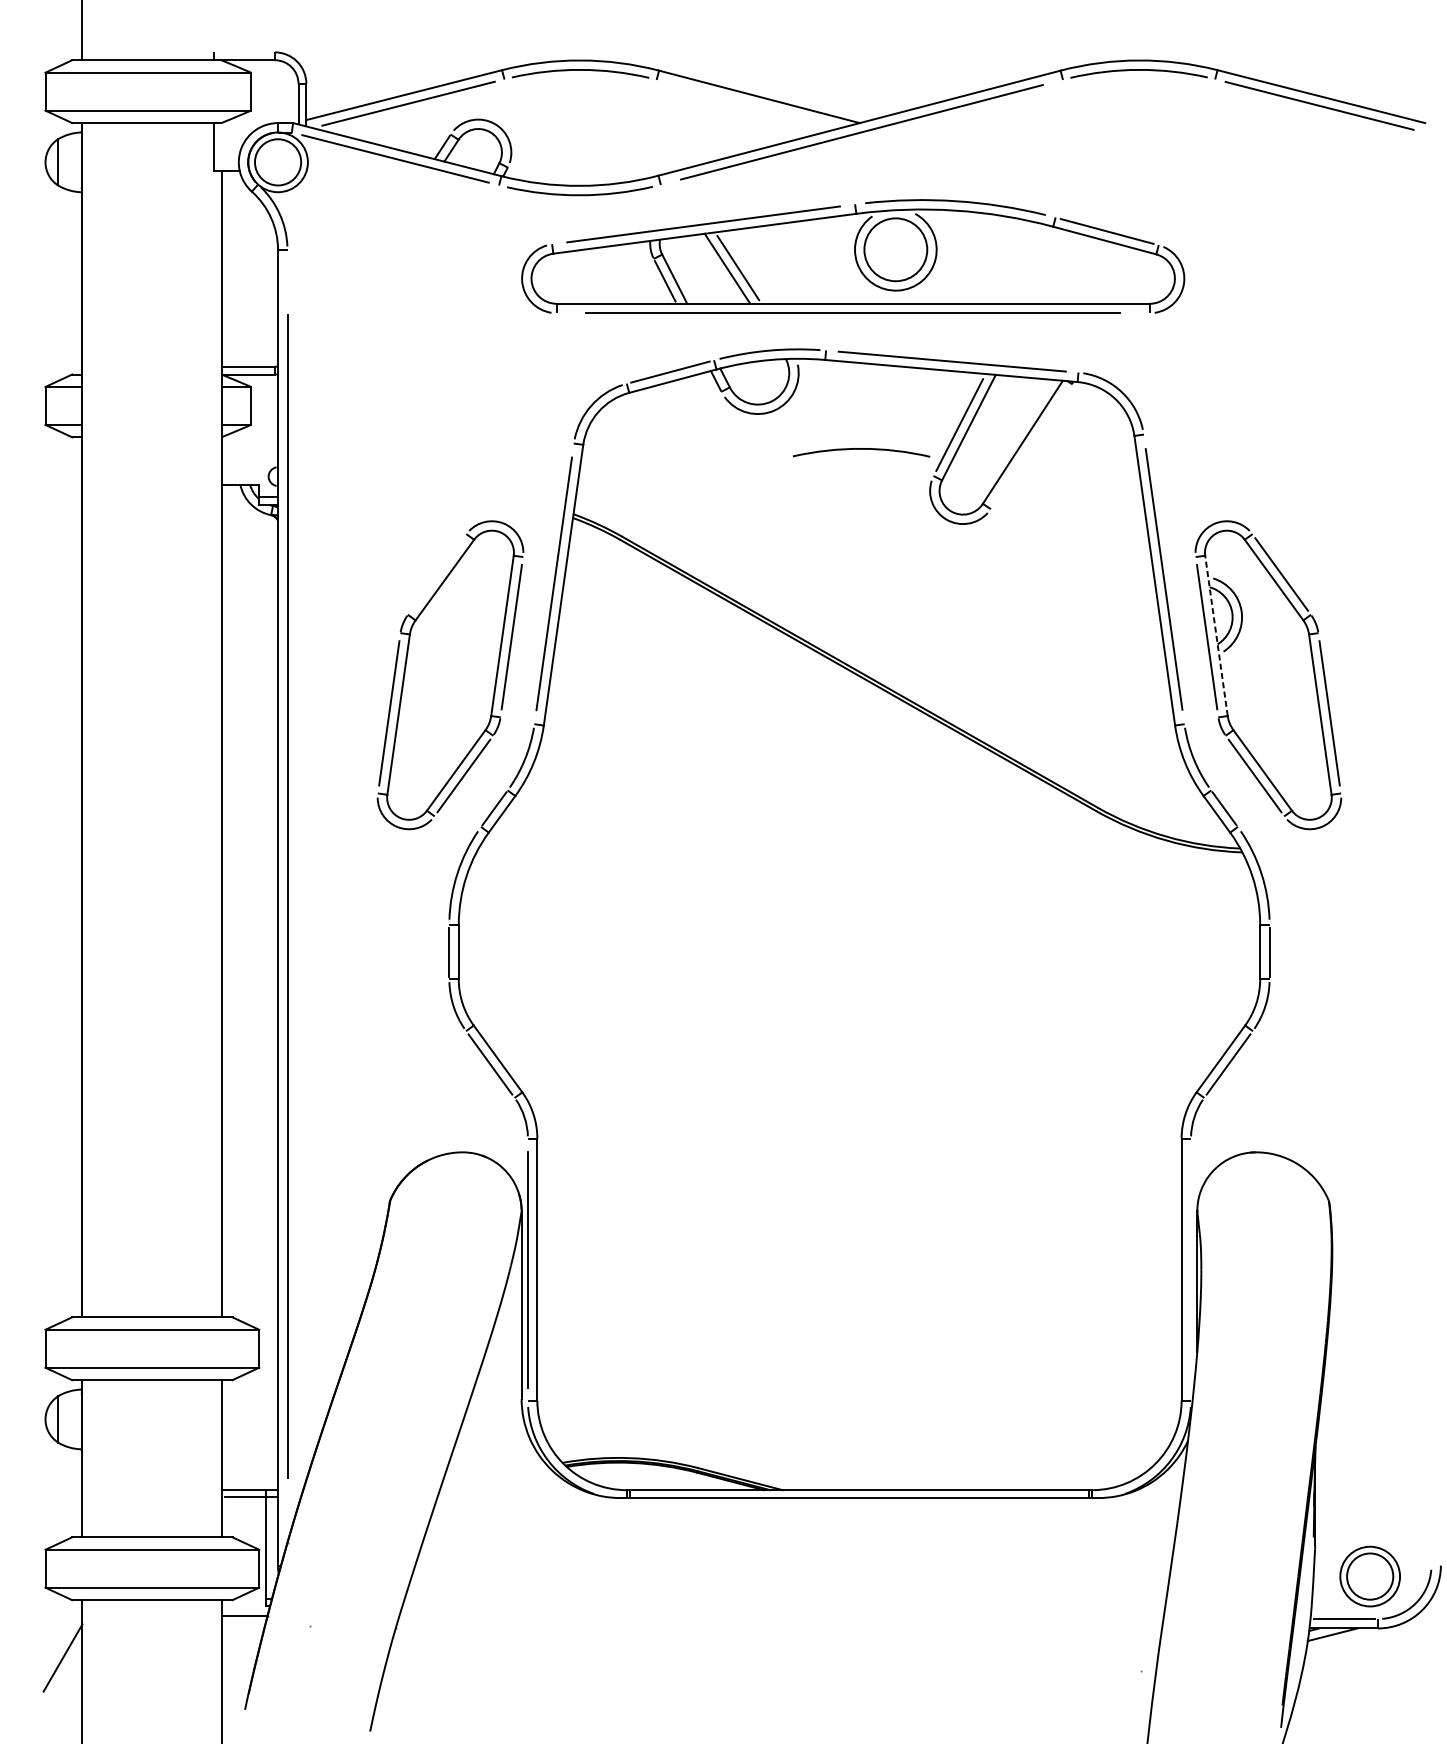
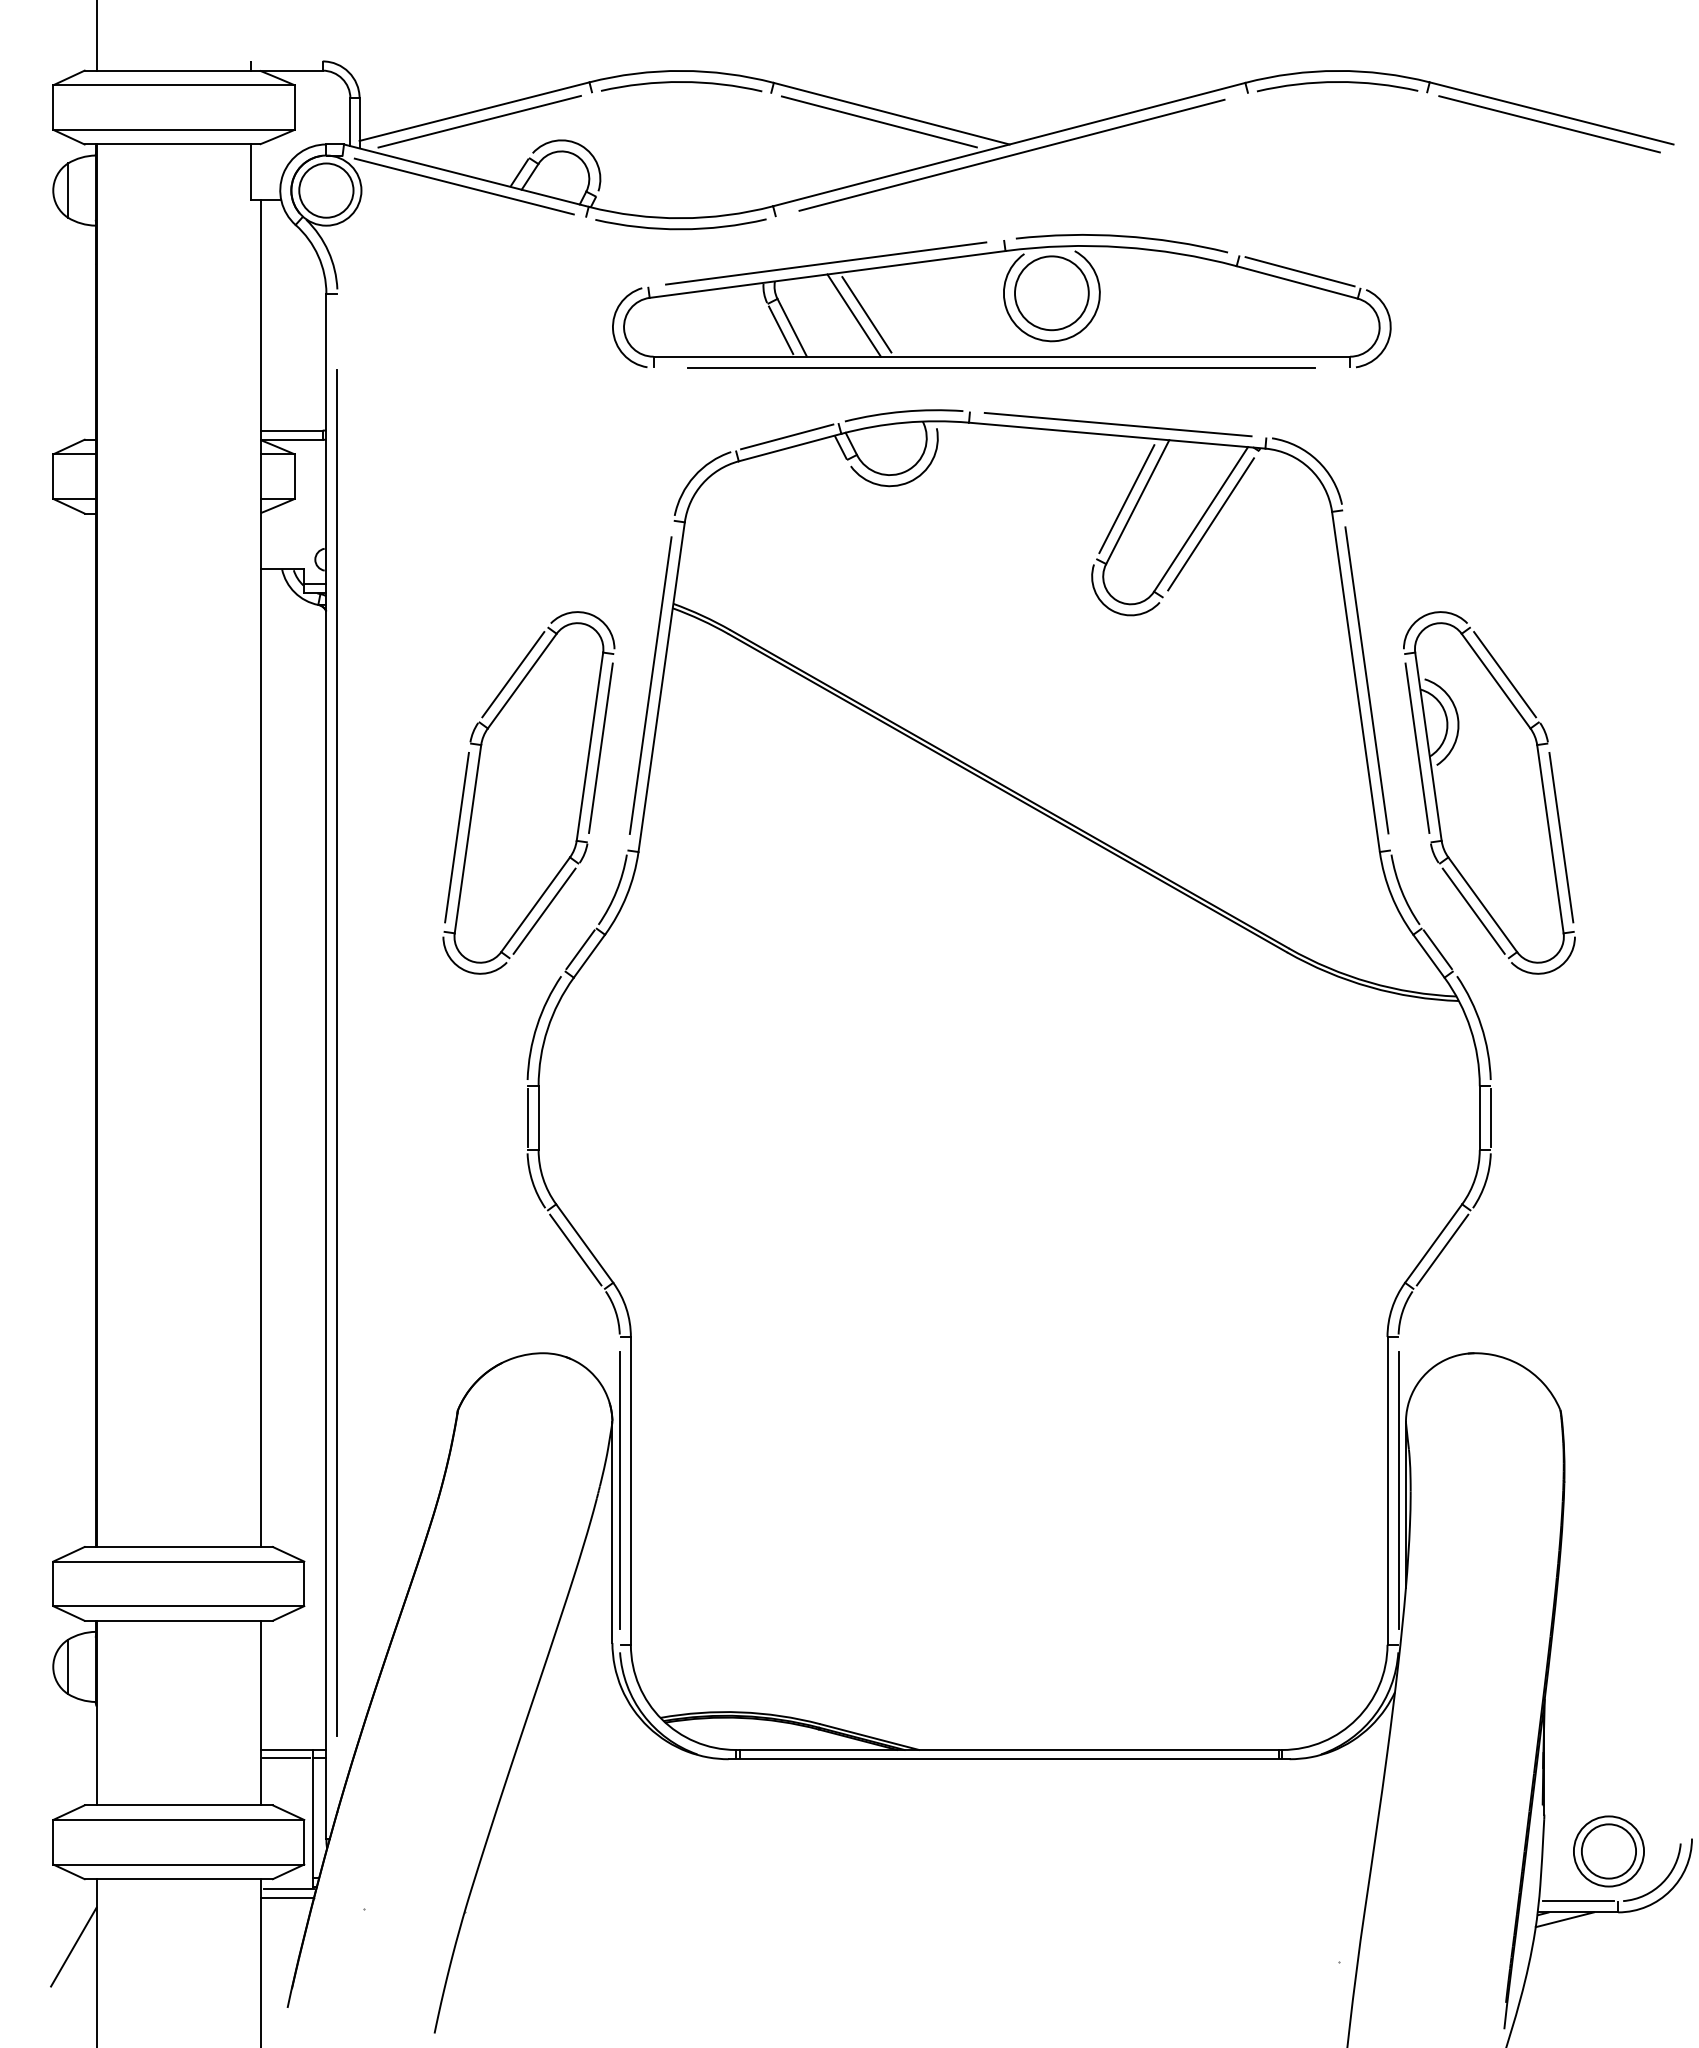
line: (748, 103) -> (878, 121), added
line: (1031, 446) -> (1211, 524), added
arc: (861, 449) -> (1011, 527), removed
line: (437, 574) -> (513, 674), added
line: (1216, 635) -> (1428, 746), dashed -> solid
line: (1190, 1269) -> (1398, 1490), added
line: (245, 1608) -> (288, 1889), added

